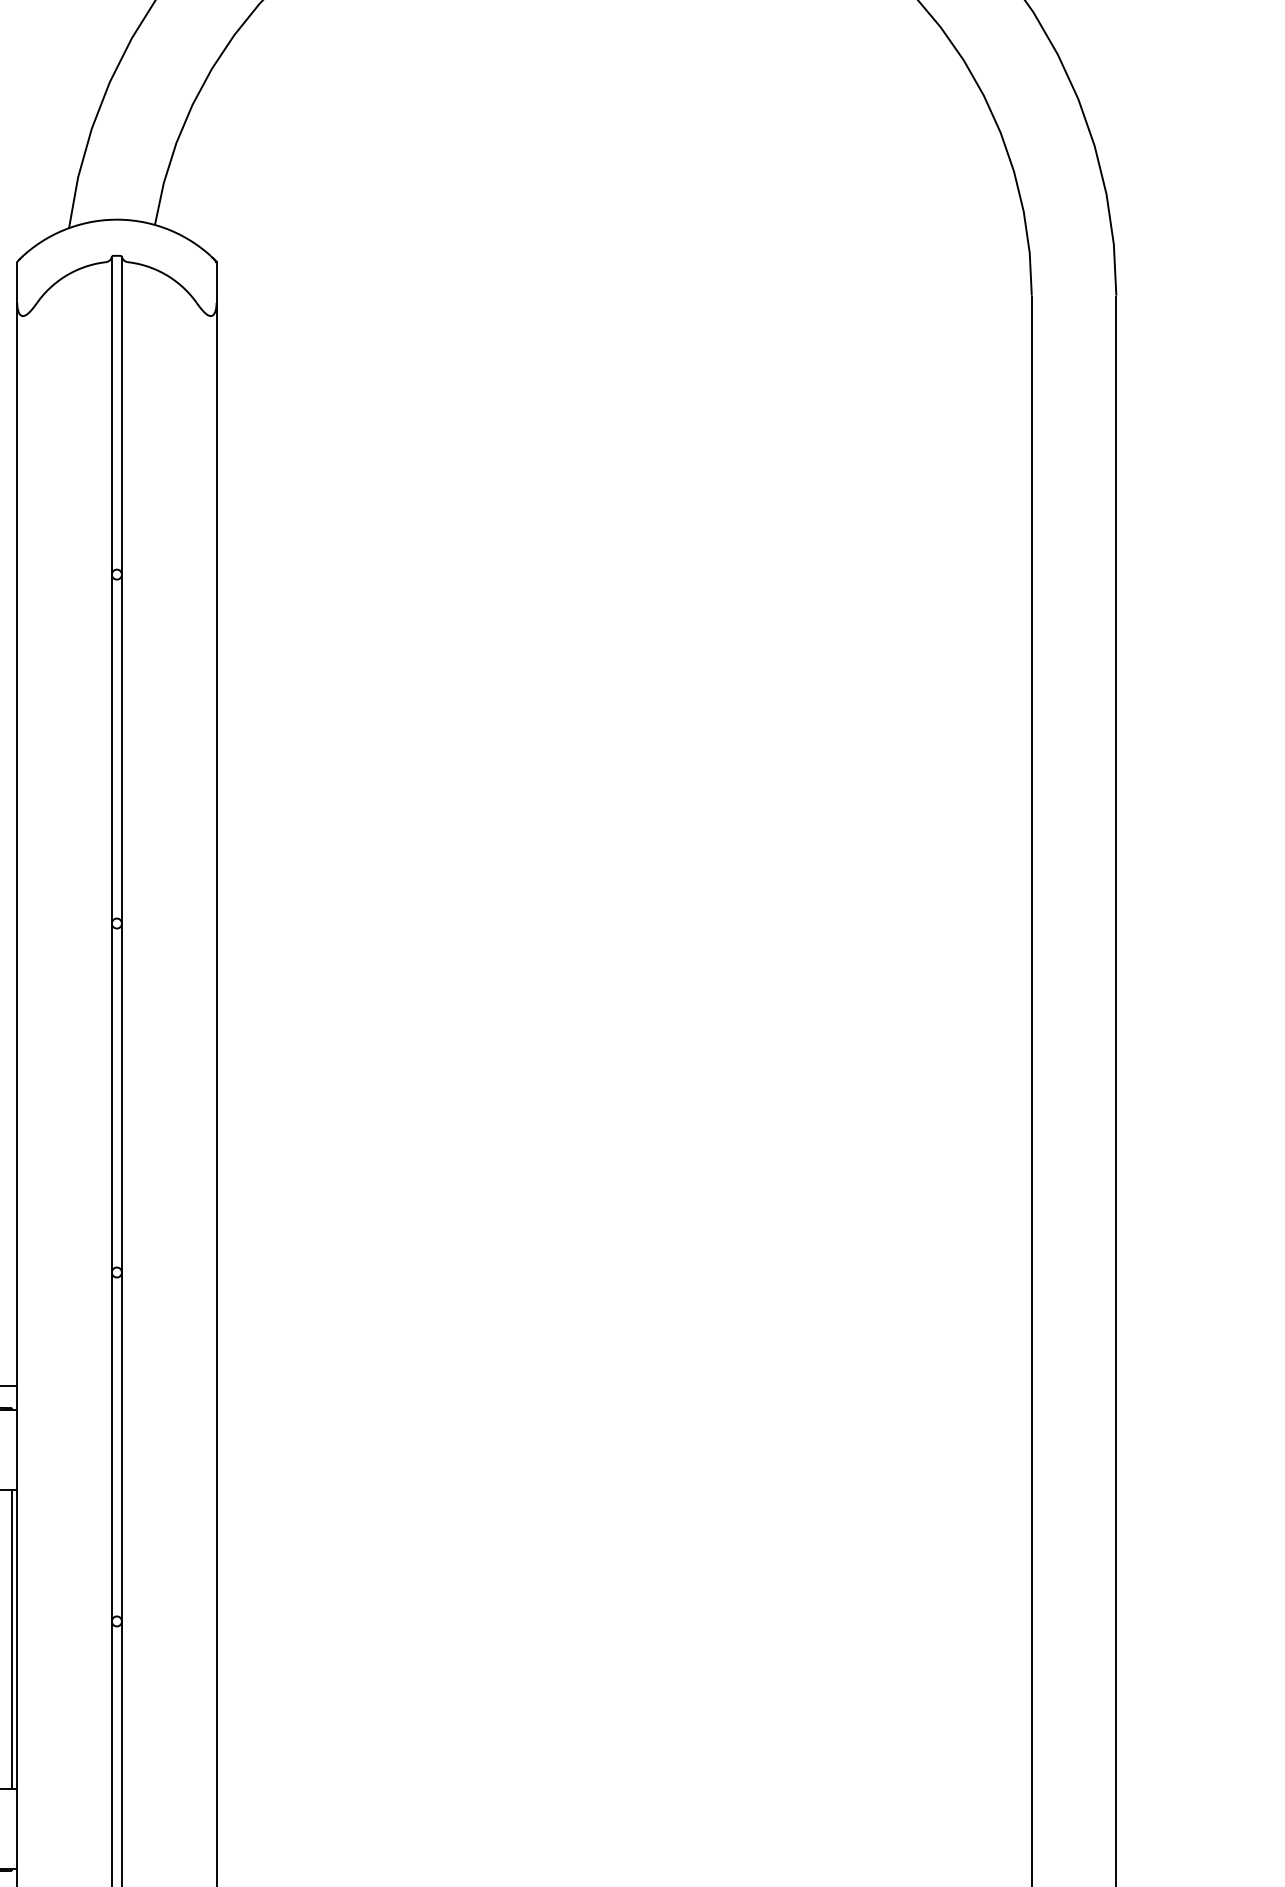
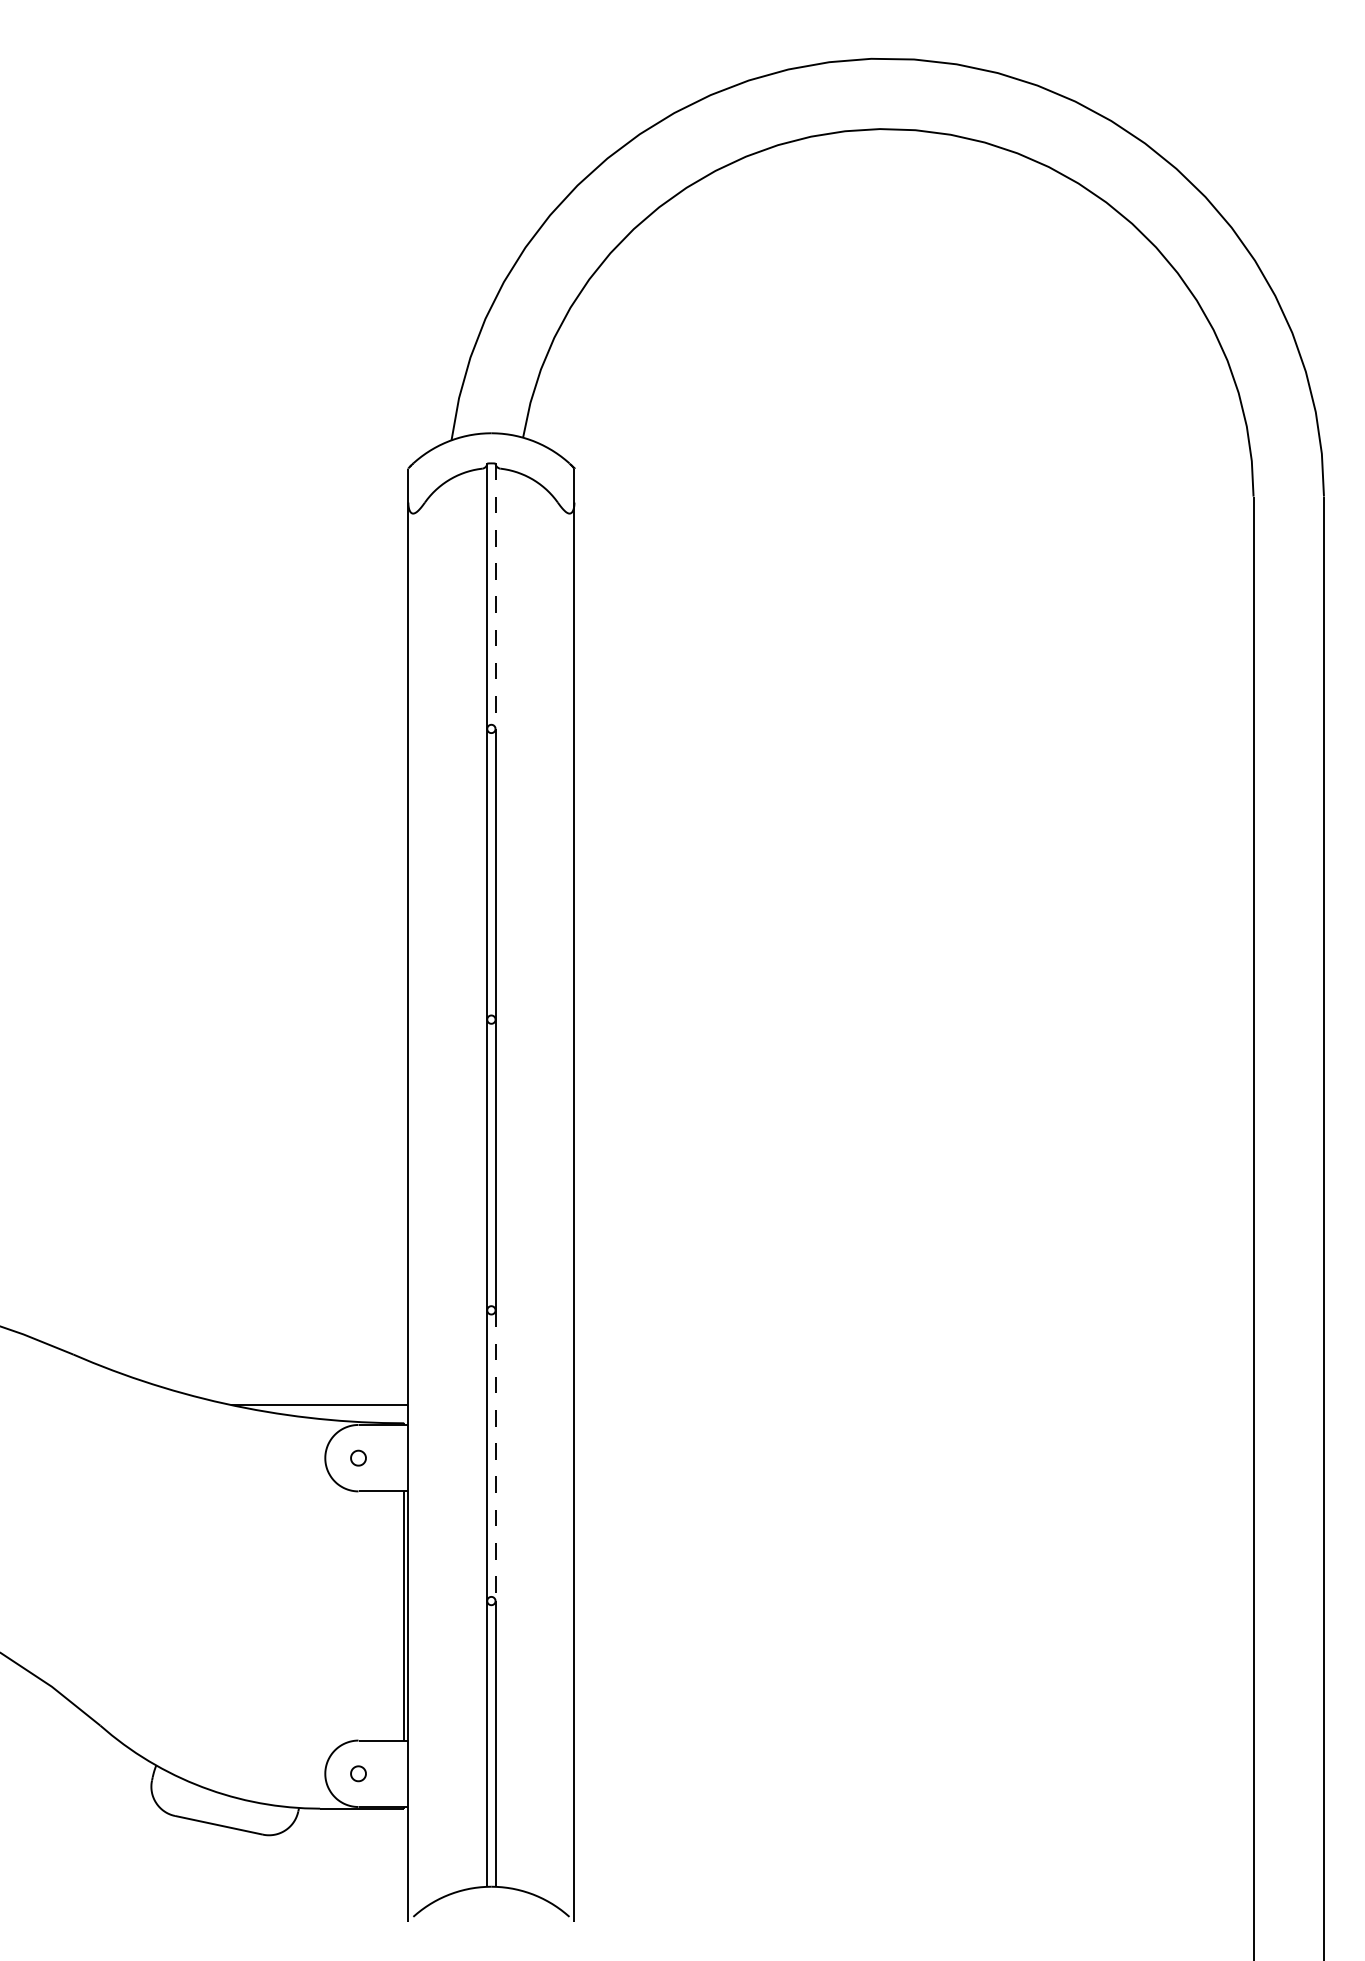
line: (121, 415) -> (495, 596), solid -> dashed
line: (121, 1447) -> (495, 1456), solid -> dashed

